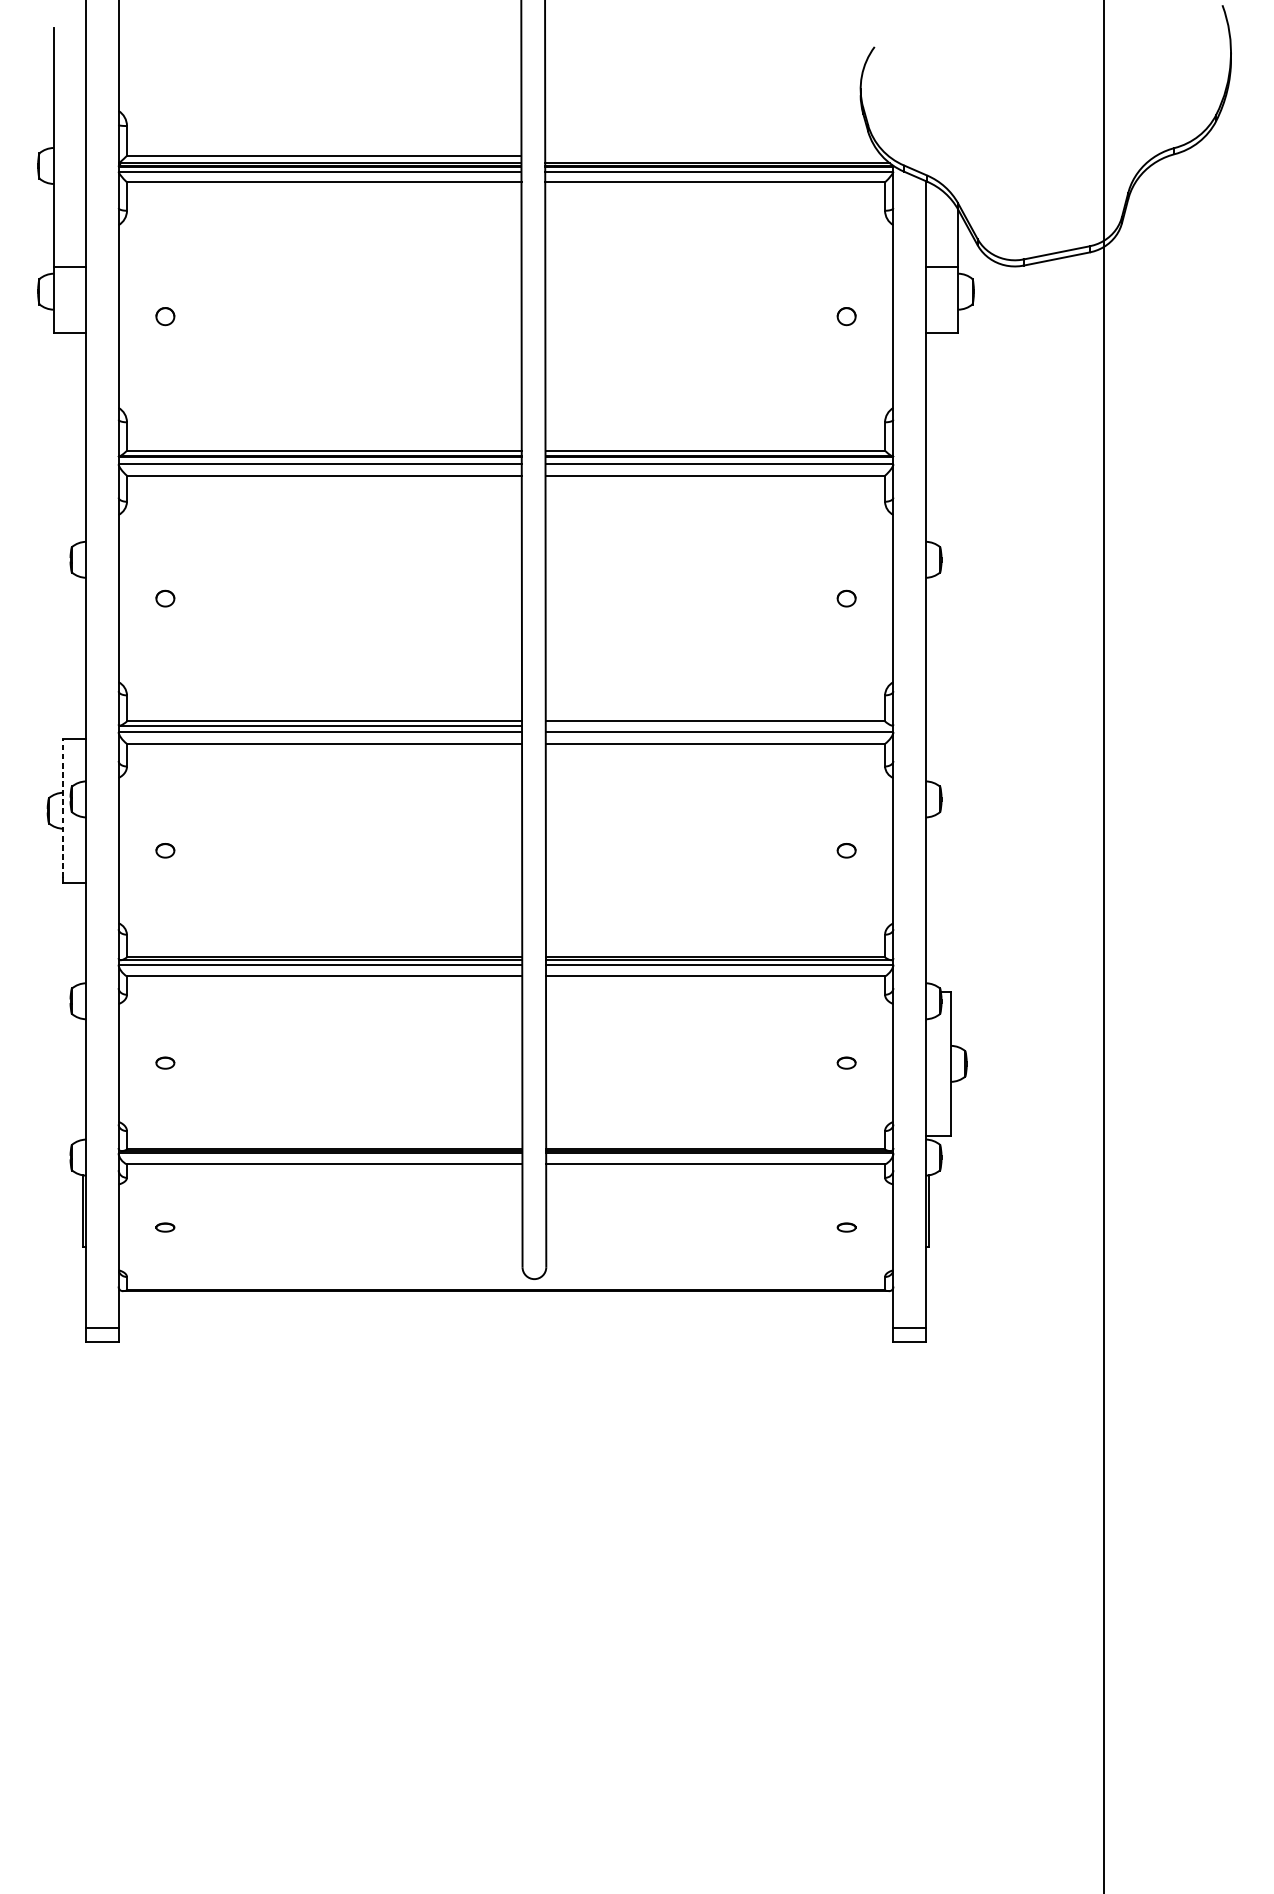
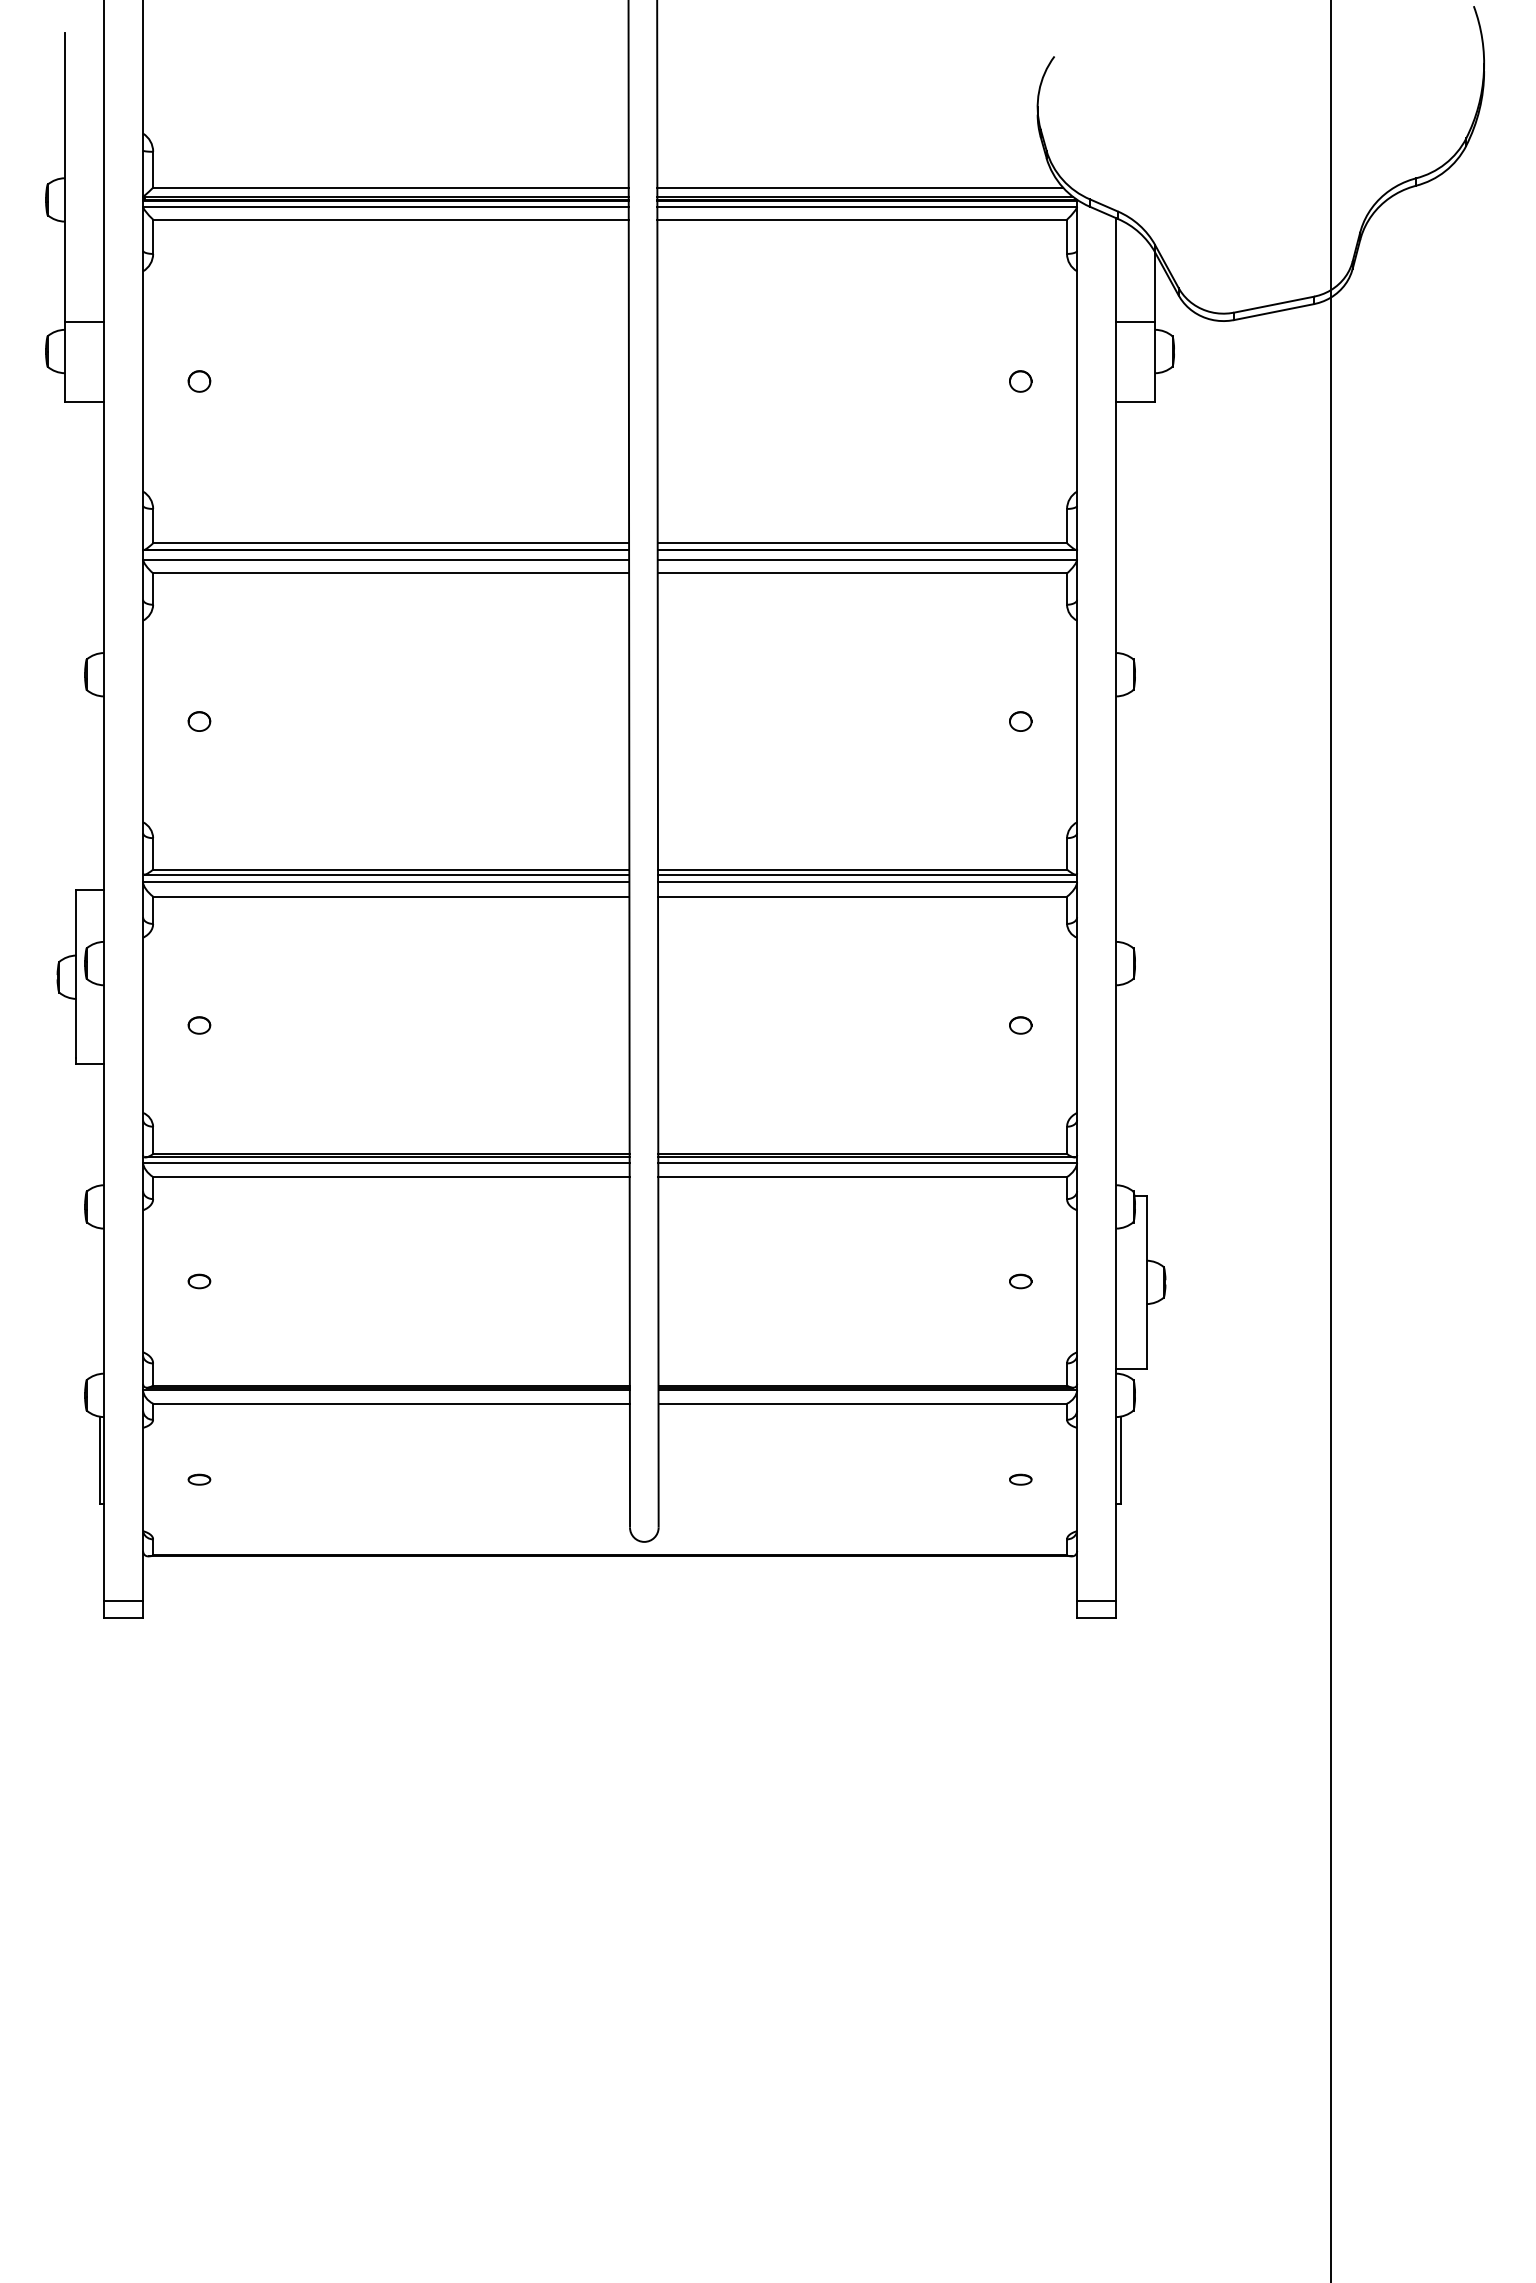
line: (713, 155) -> (860, 187), added
line: (718, 725) -> (866, 874), added
line: (63, 808) -> (76, 974), dashed -> solid

